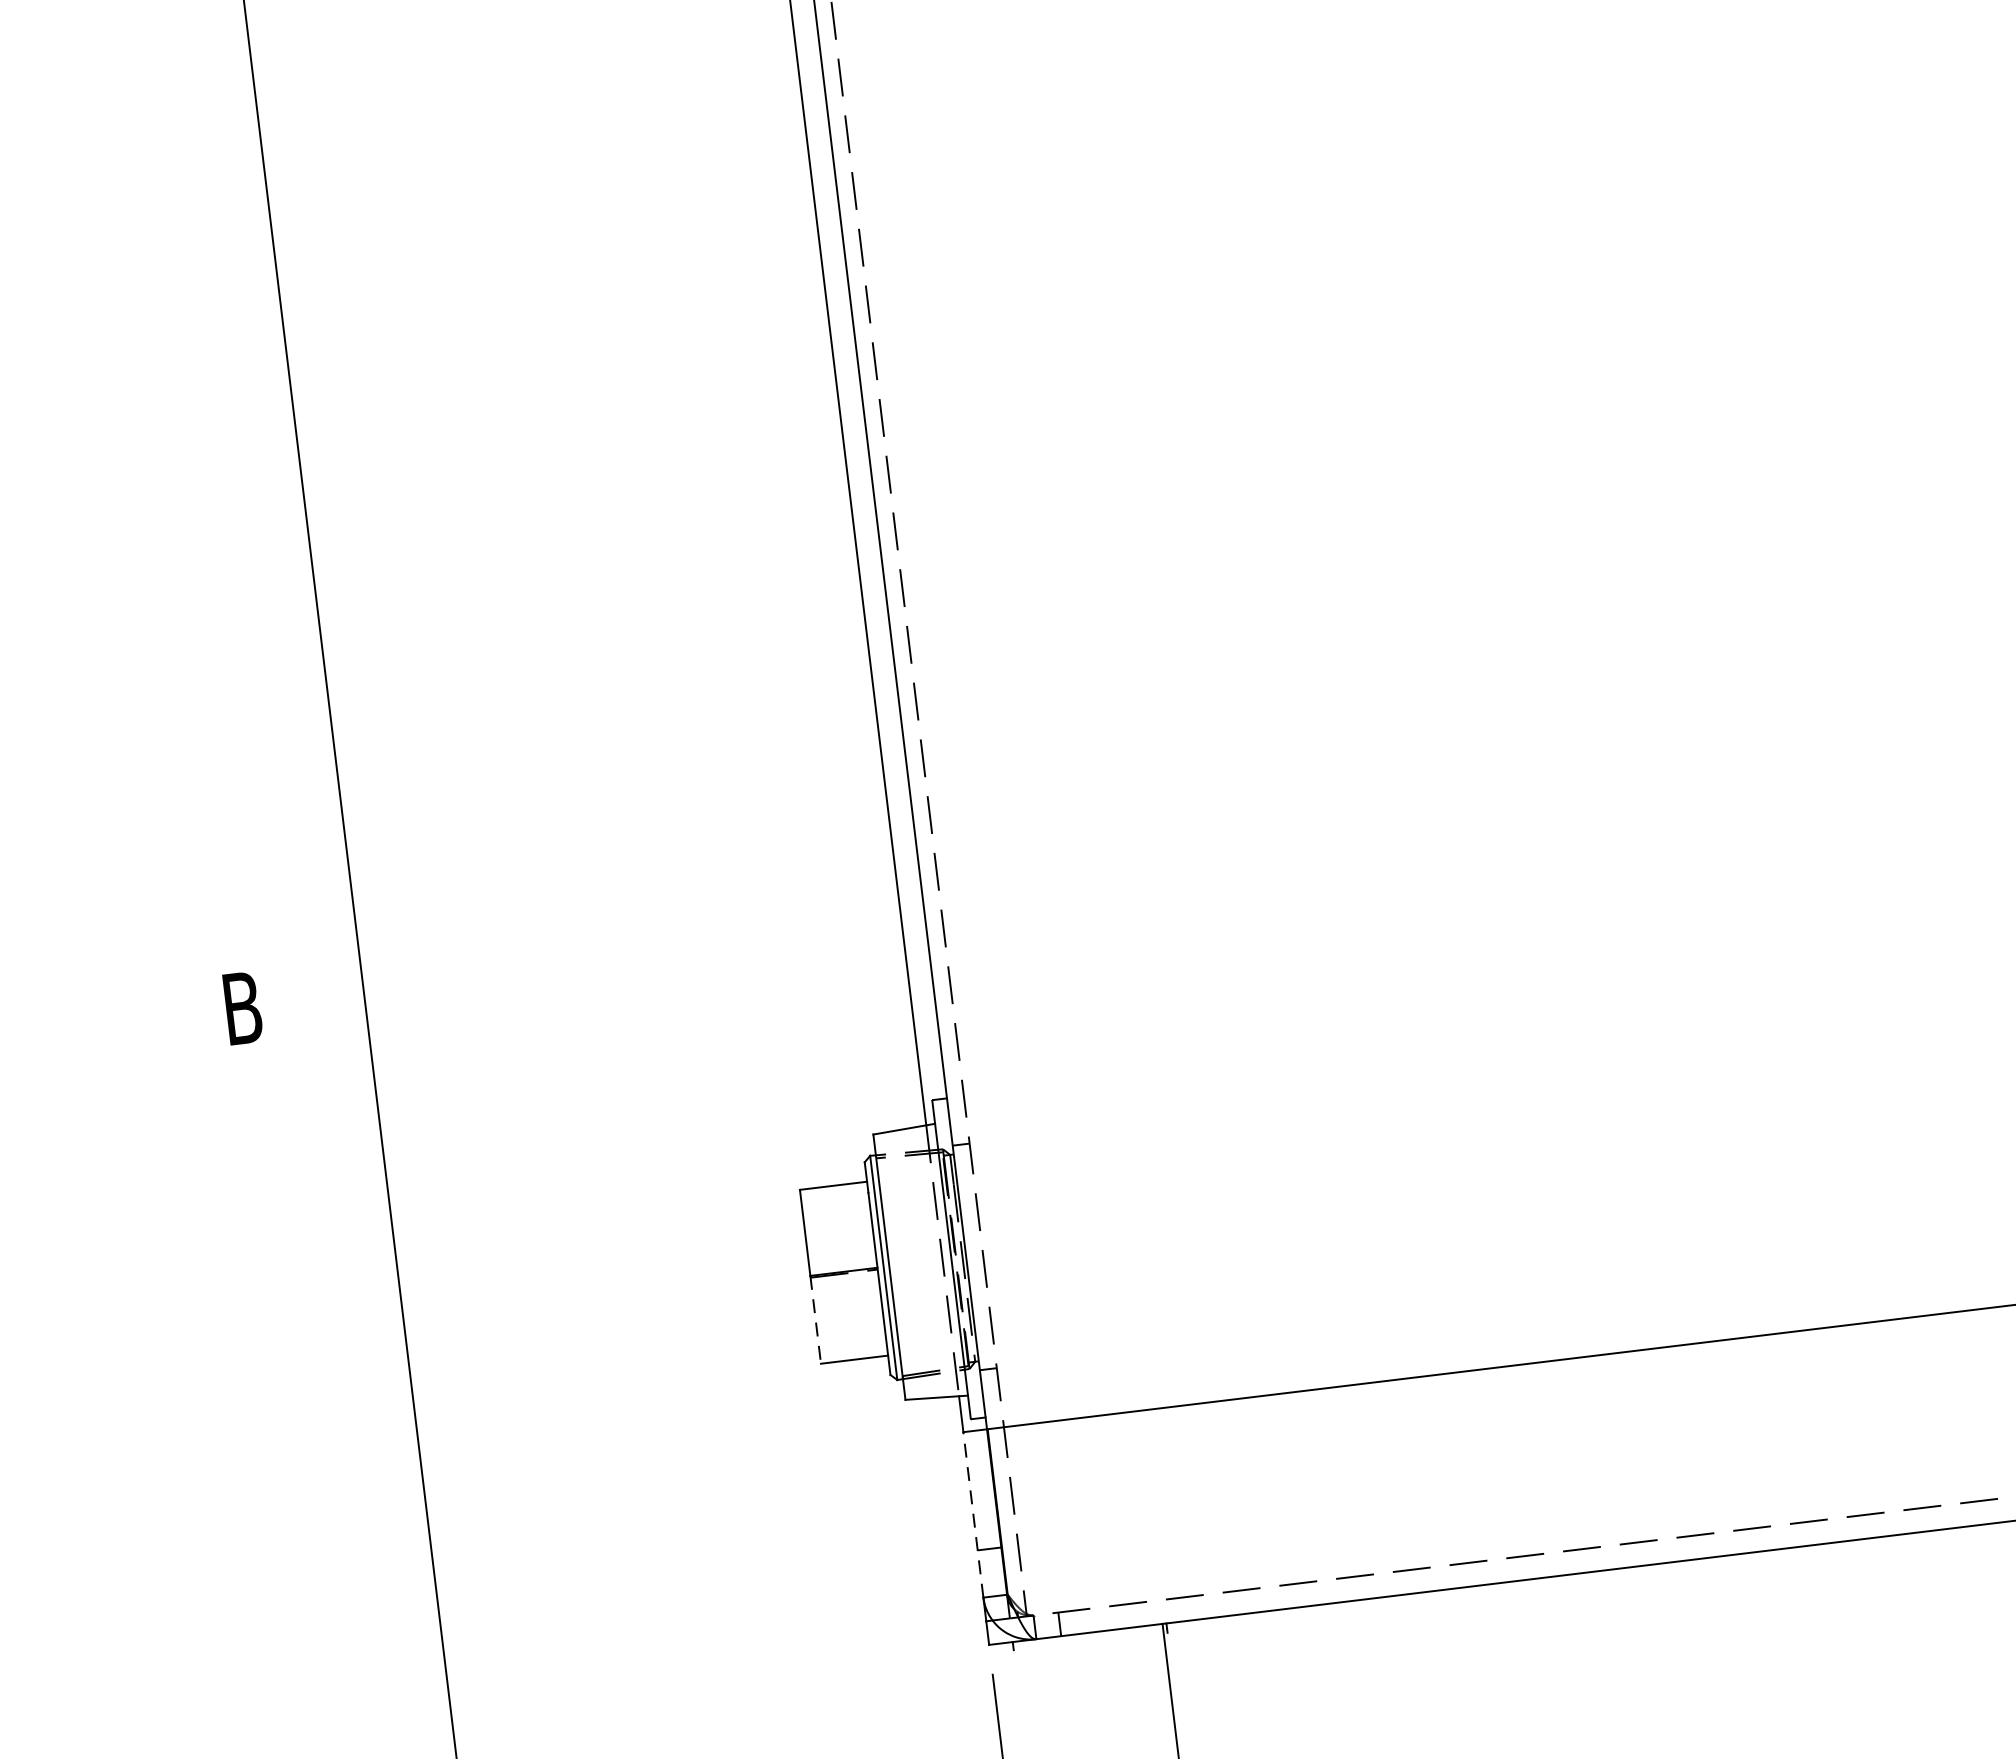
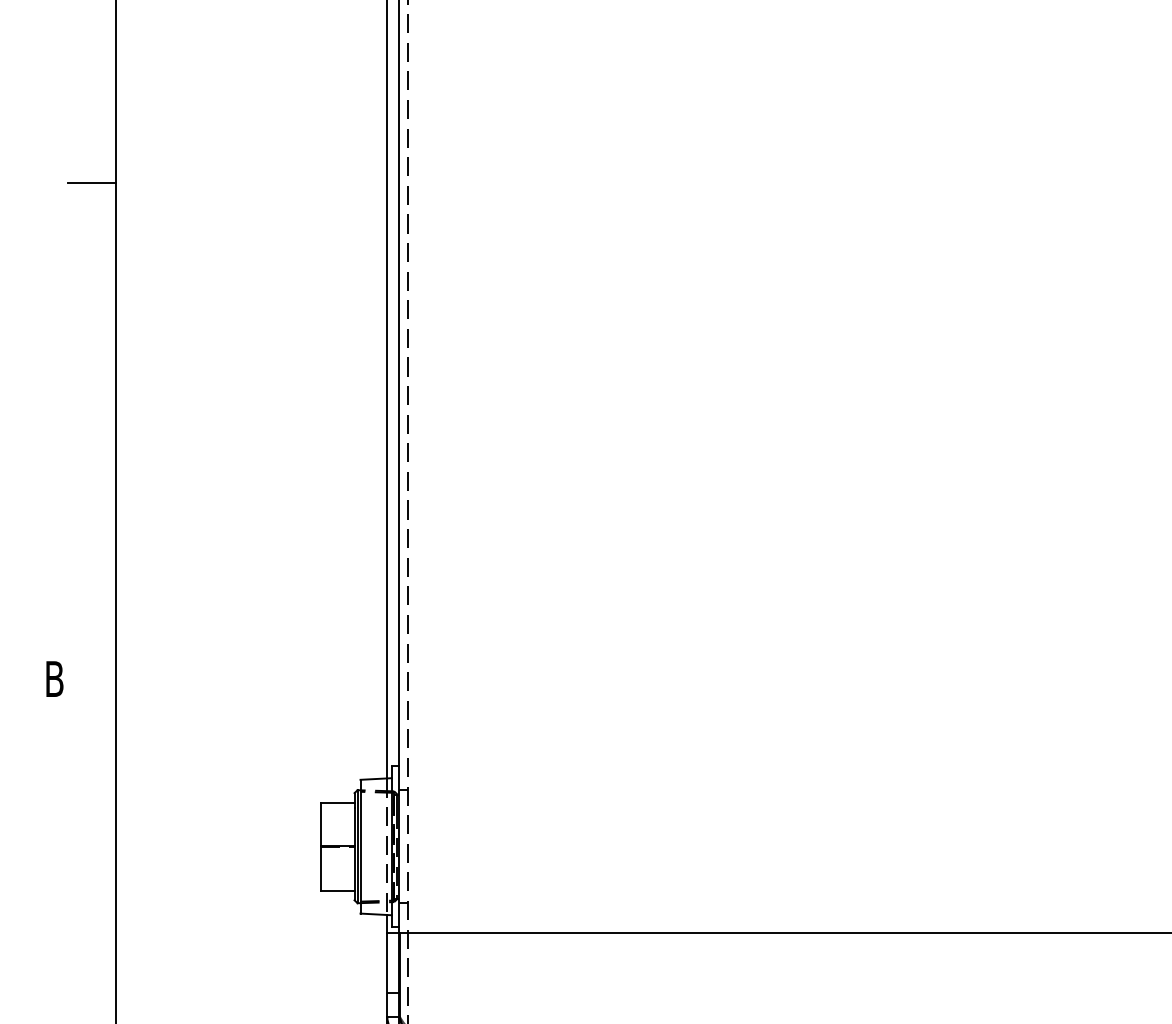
line: (196, 14) -> (91, 182), added
line: (815, 1320) -> (320, 868), dashed -> solid
line: (973, 1514) -> (387, 974), dashed -> solid

